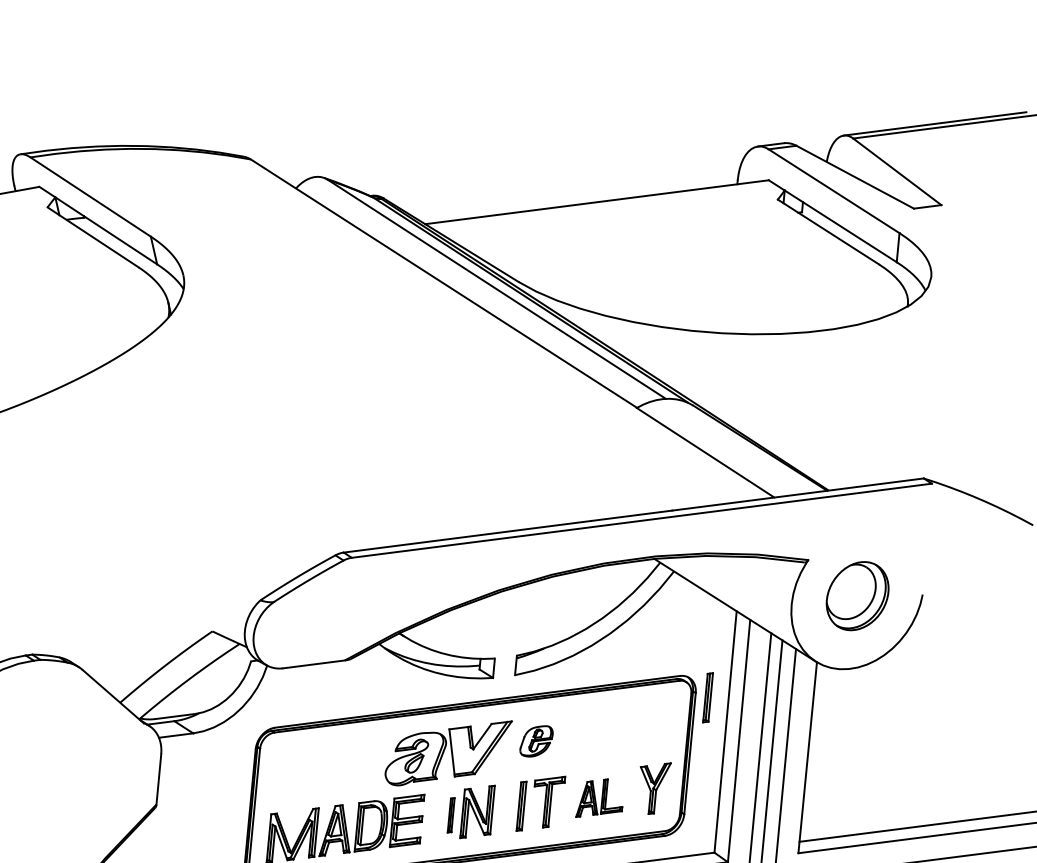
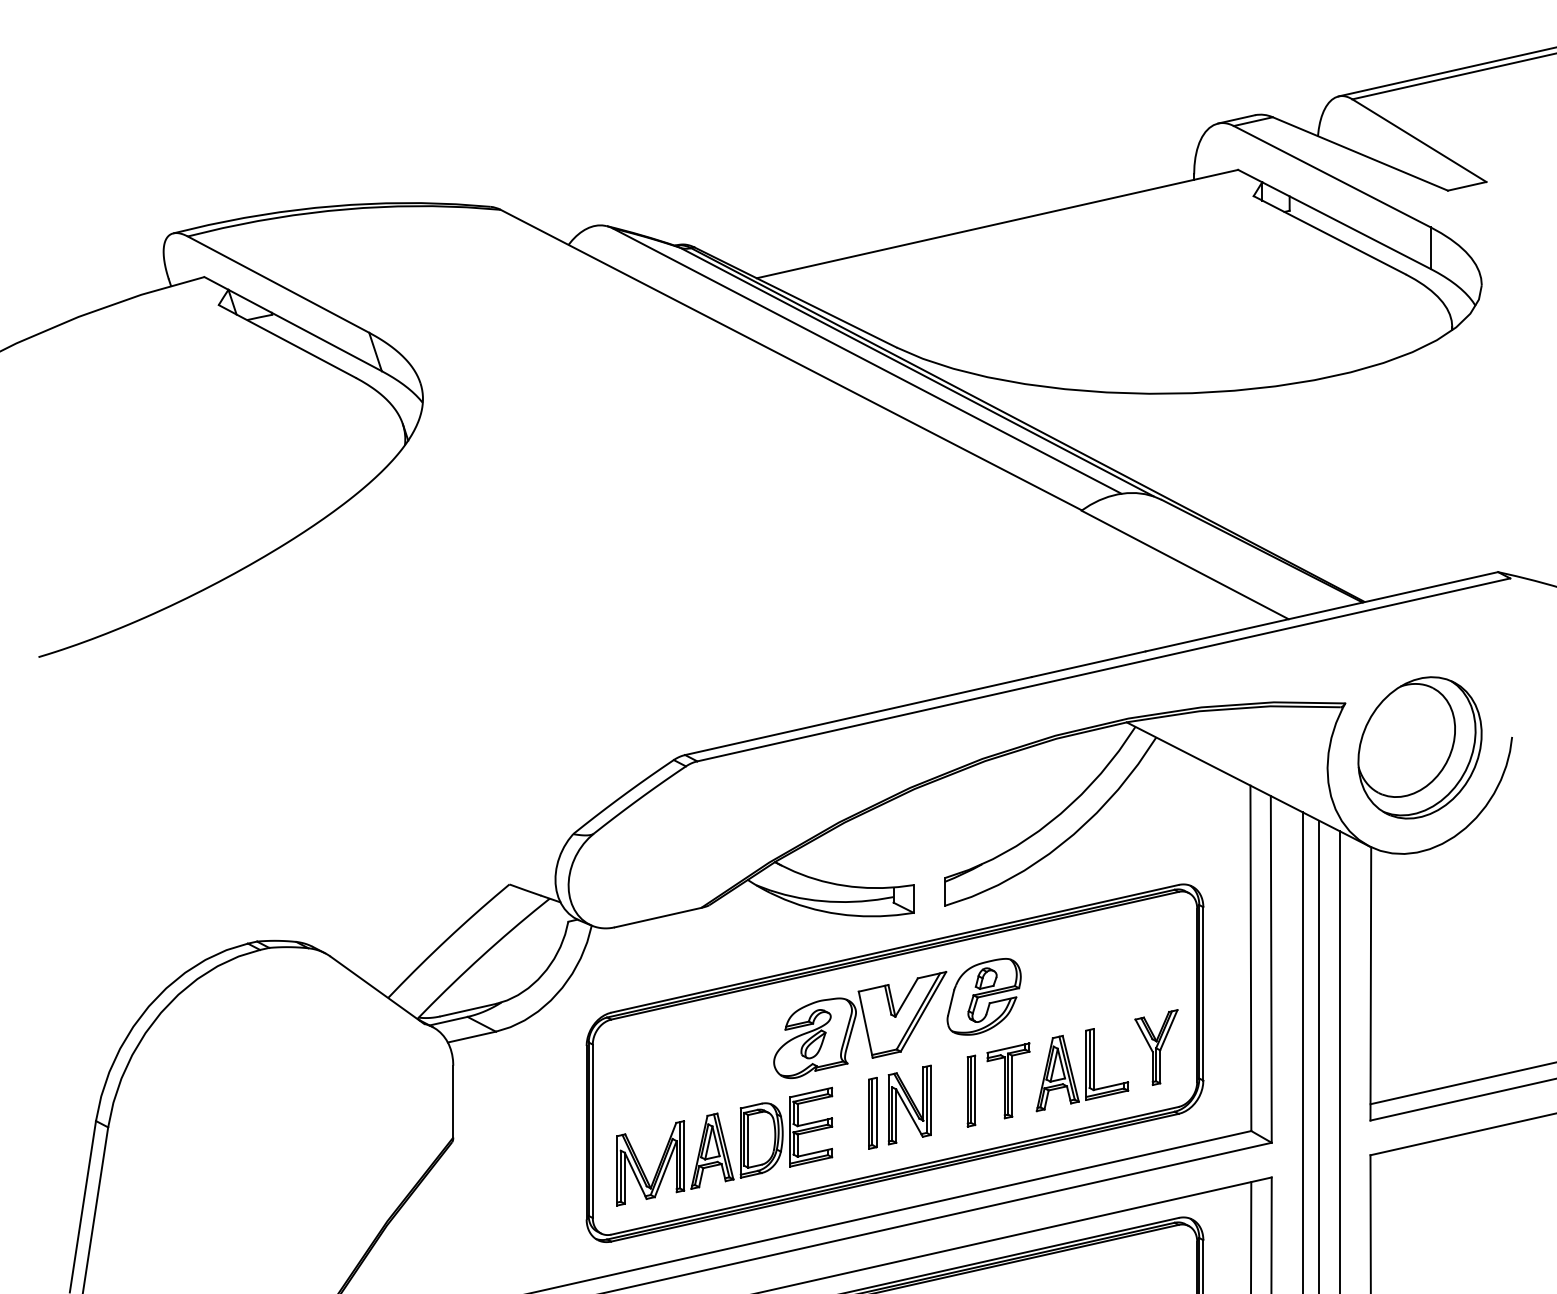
part: (857, 595) -> (1419, 747), size x1.43
part: (708, 697) -> (1221, 911), removed
part: (536, 740) -> (983, 996), size x1.67
part: (600, 799) -> (1082, 1070), size x1.43
part: (450, 815) -> (872, 1113), size x1.43

